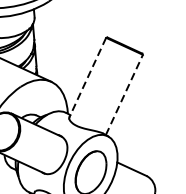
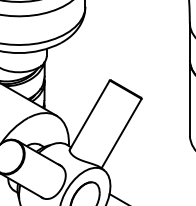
line: (87, 78) -> (89, 115), dashed -> solid
line: (124, 94) -> (121, 133), dashed -> solid

